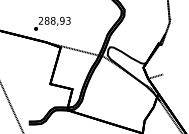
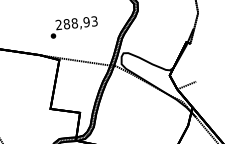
text: (52, 23) -> (74, 26), moved

